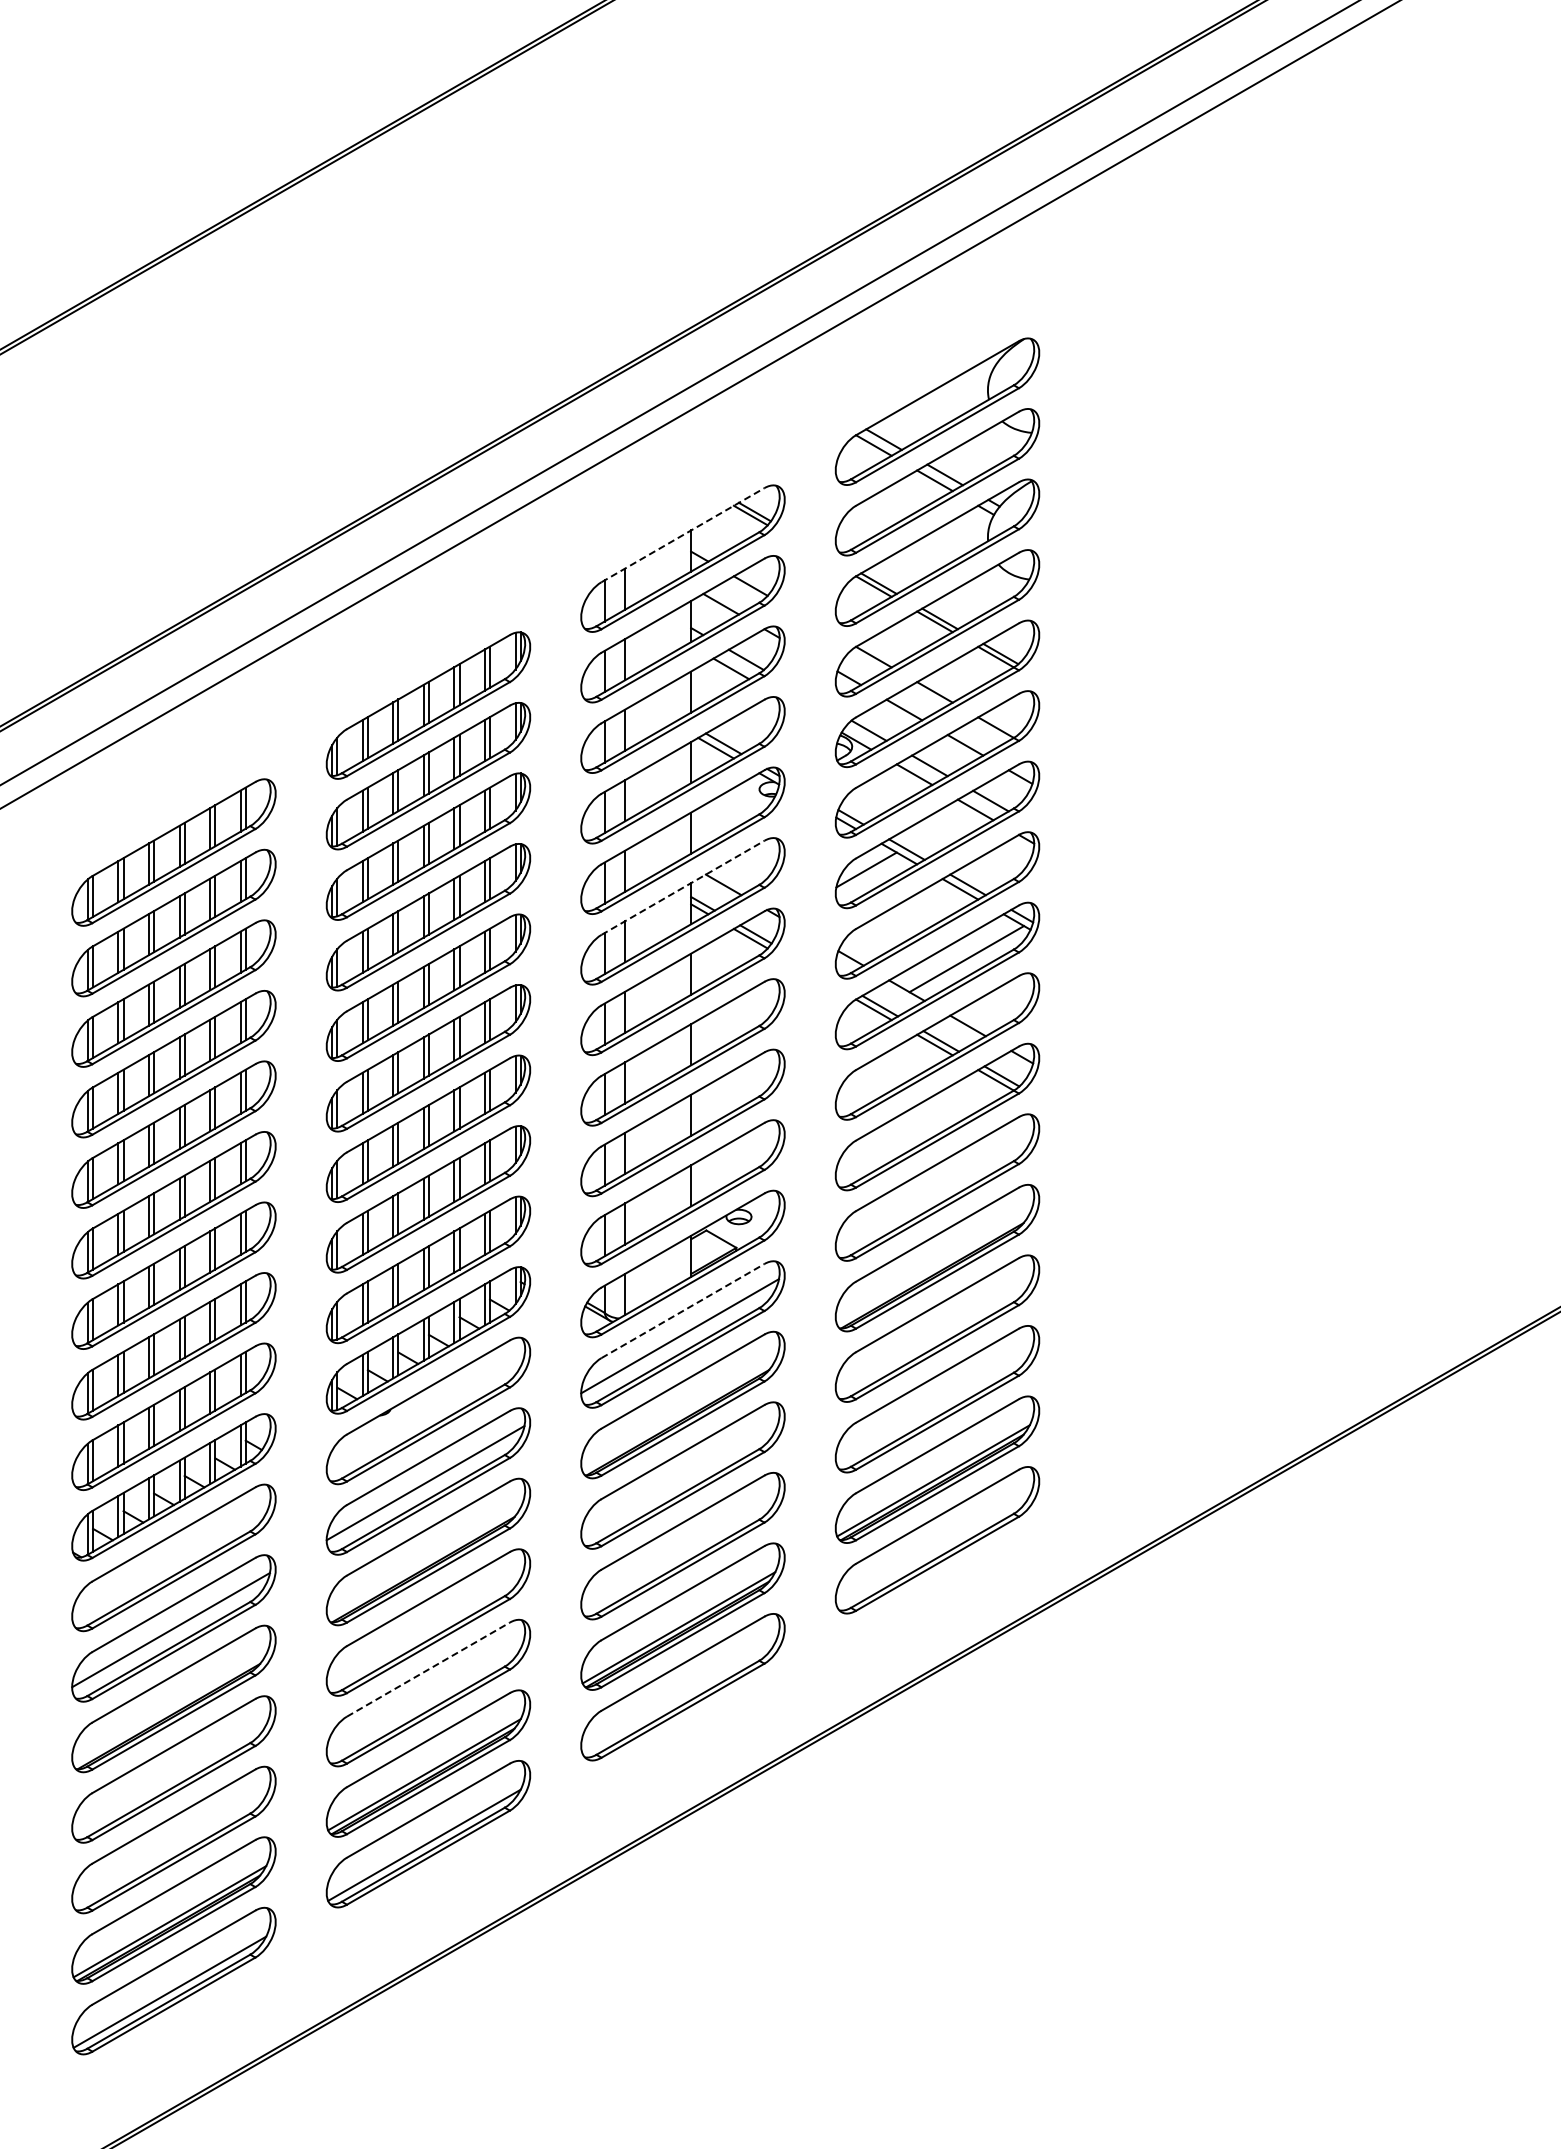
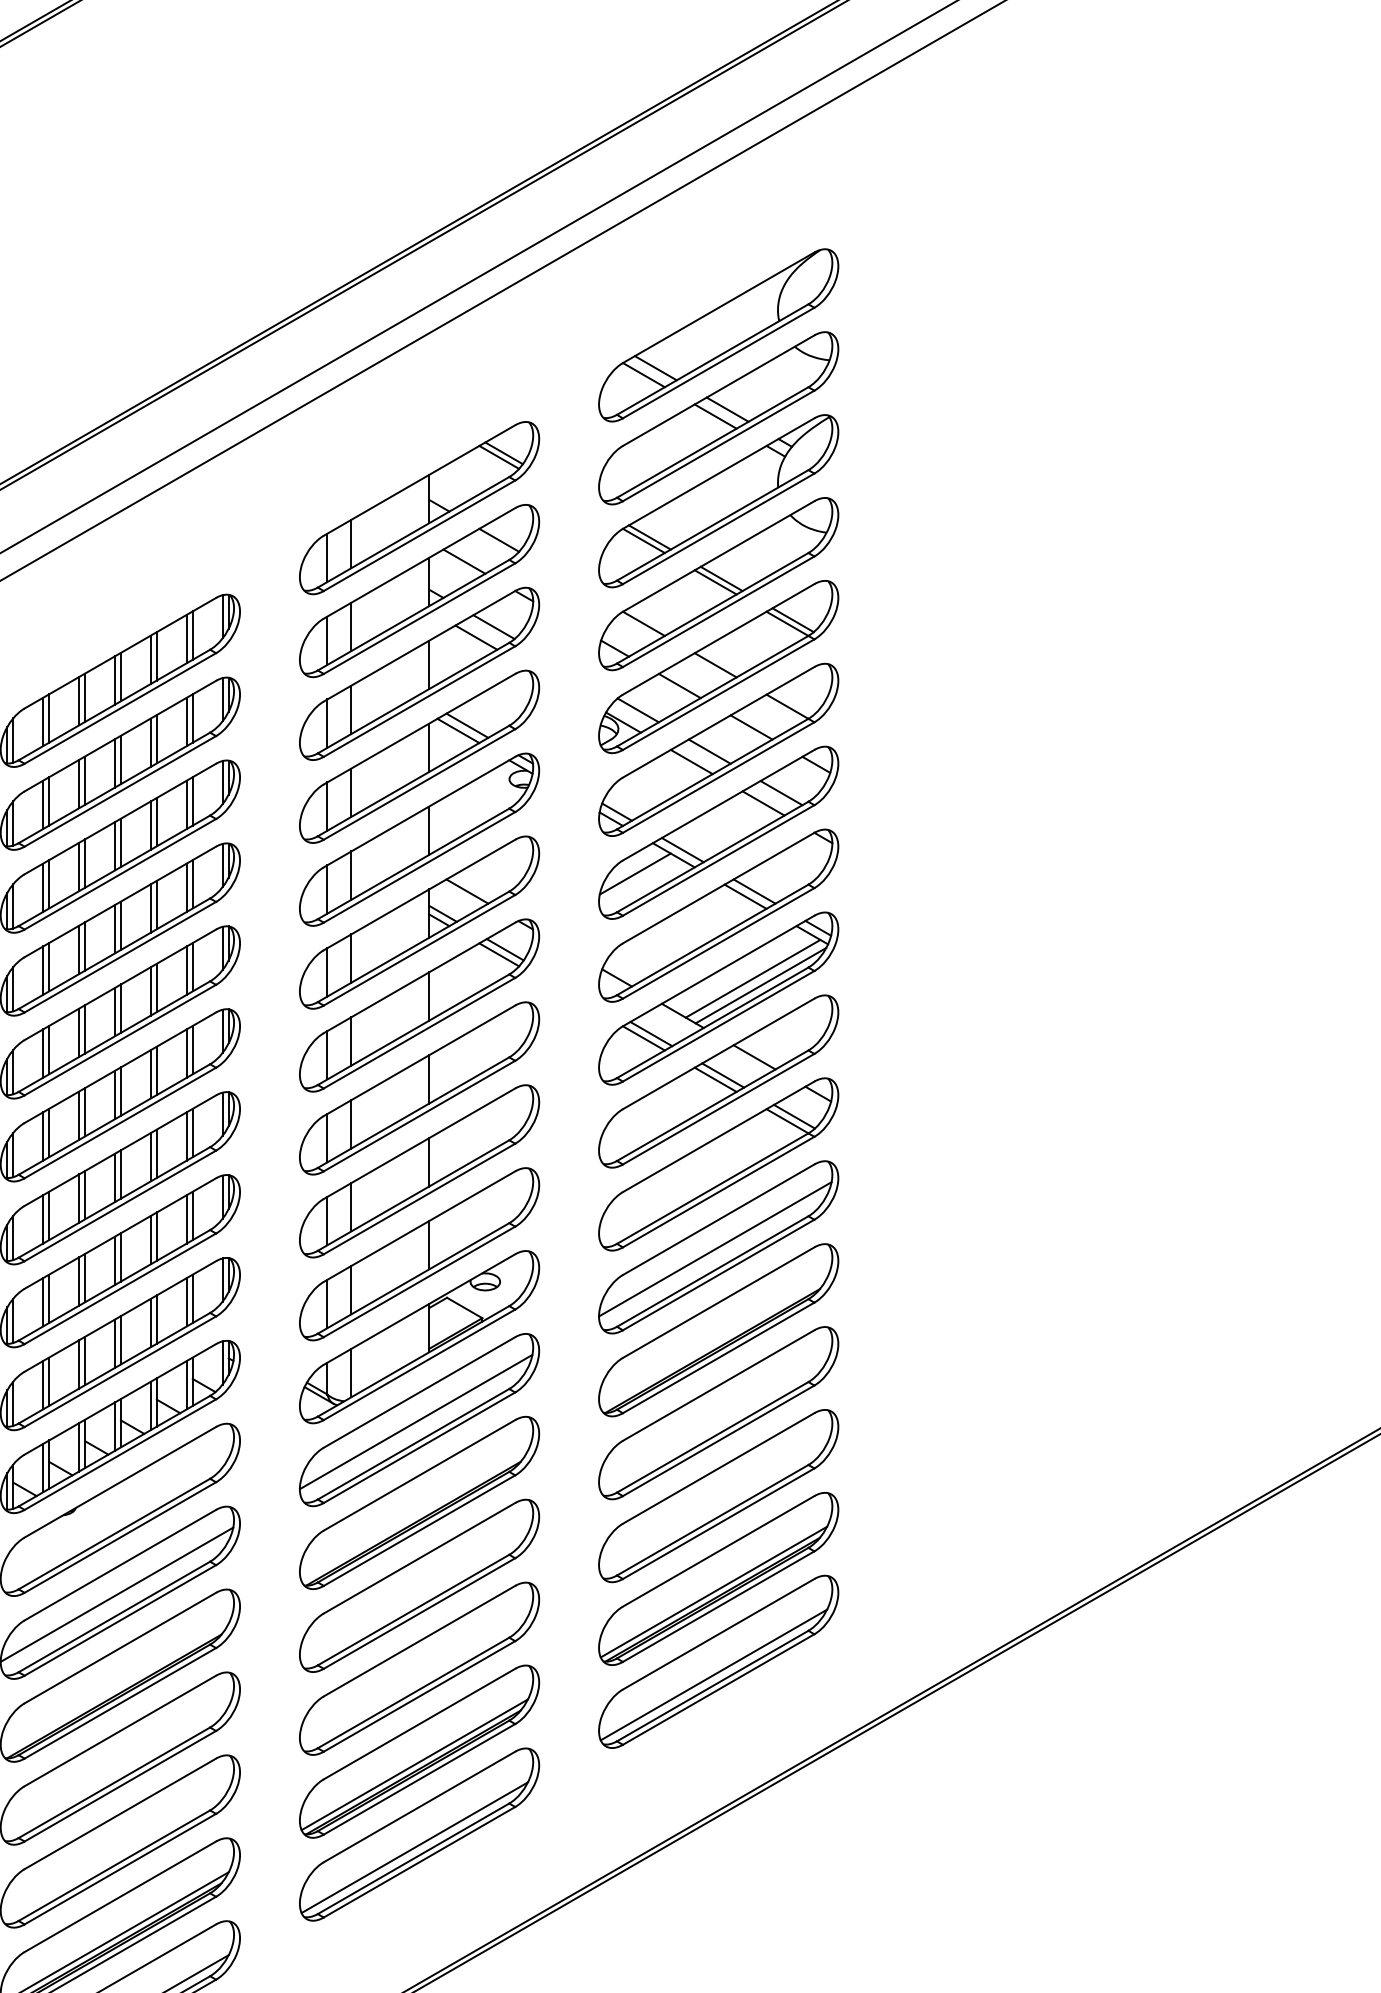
line: (683, 534) -> (420, 479), dashed -> solid
line: (683, 887) -> (420, 894), dashed -> solid
line: (973, 964) -> (761, 985), added
line: (934, 1189) -> (715, 1249), added
line: (683, 1310) -> (420, 1391), dashed -> solid
line: (933, 1551) -> (713, 1675), added
line: (428, 1669) -> (120, 1813), dashed -> solid
line: (678, 1697) -> (414, 1846), added

